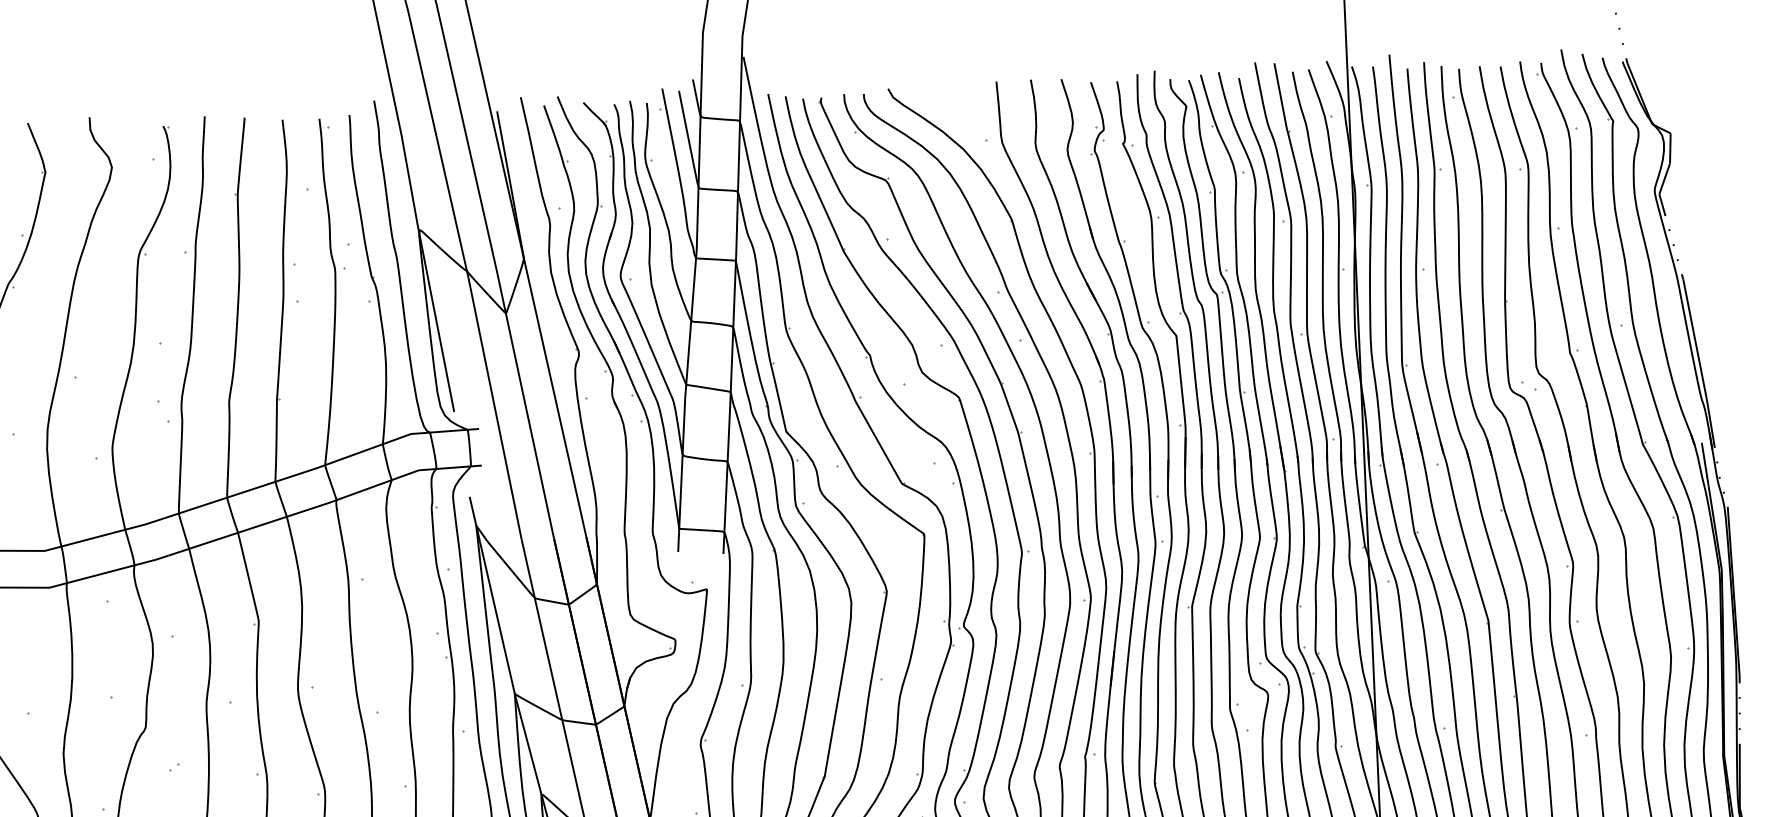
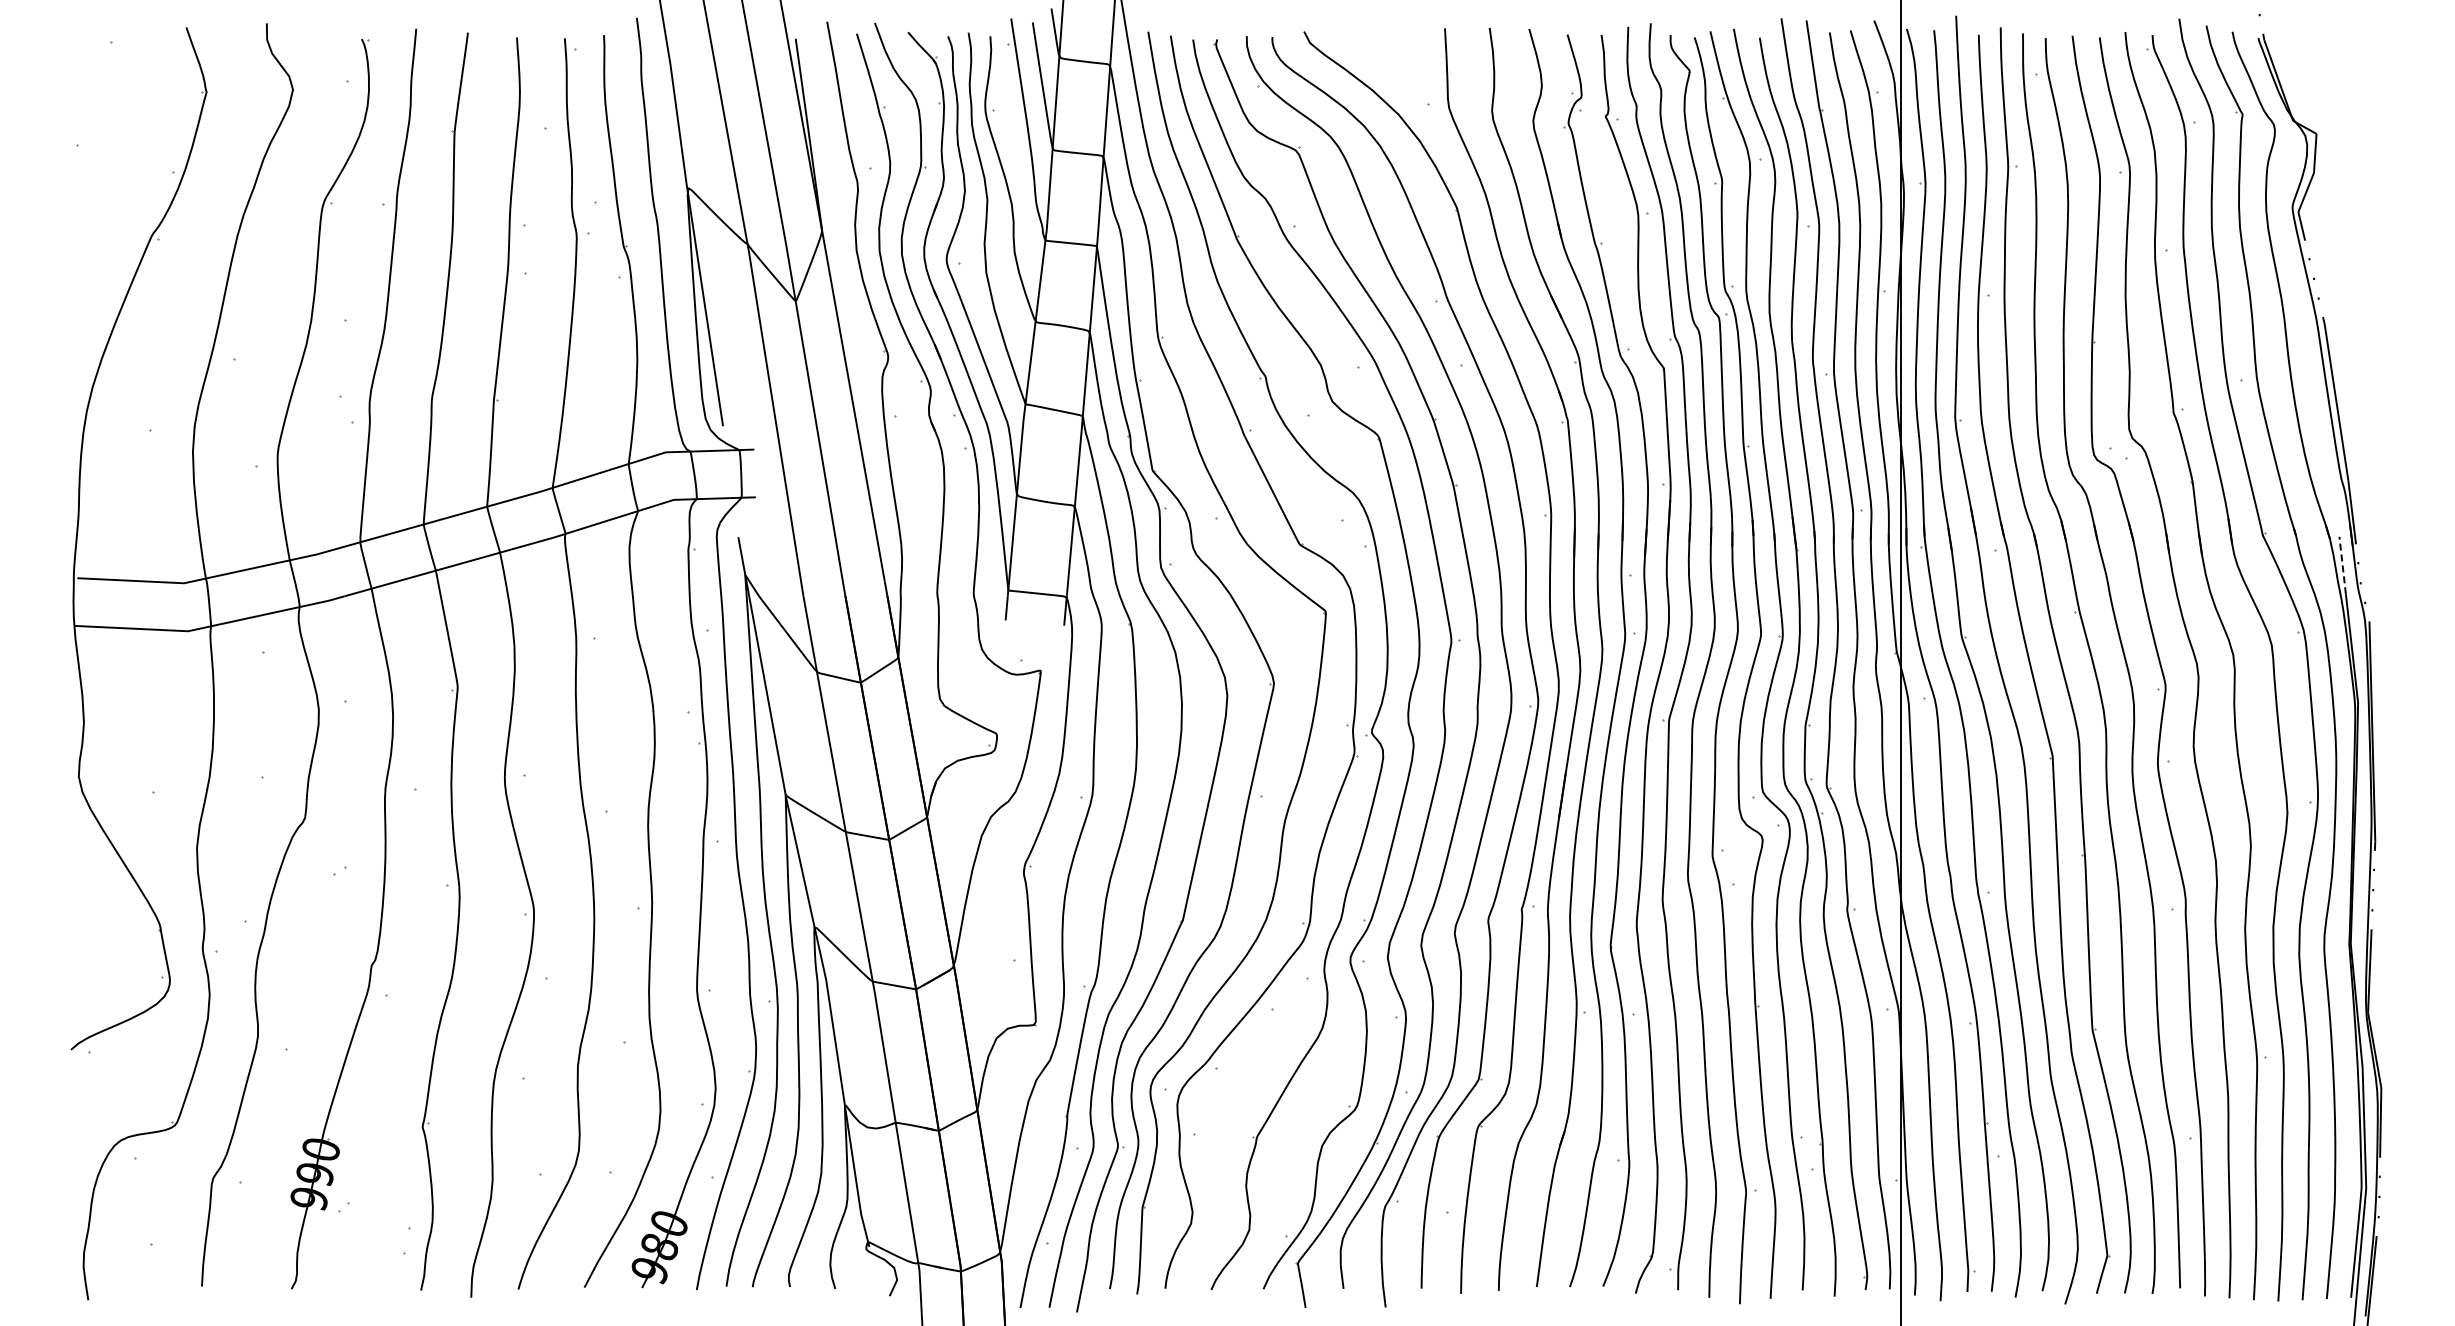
line: (1705, 464) -> (2342, 565), solid -> dashed

